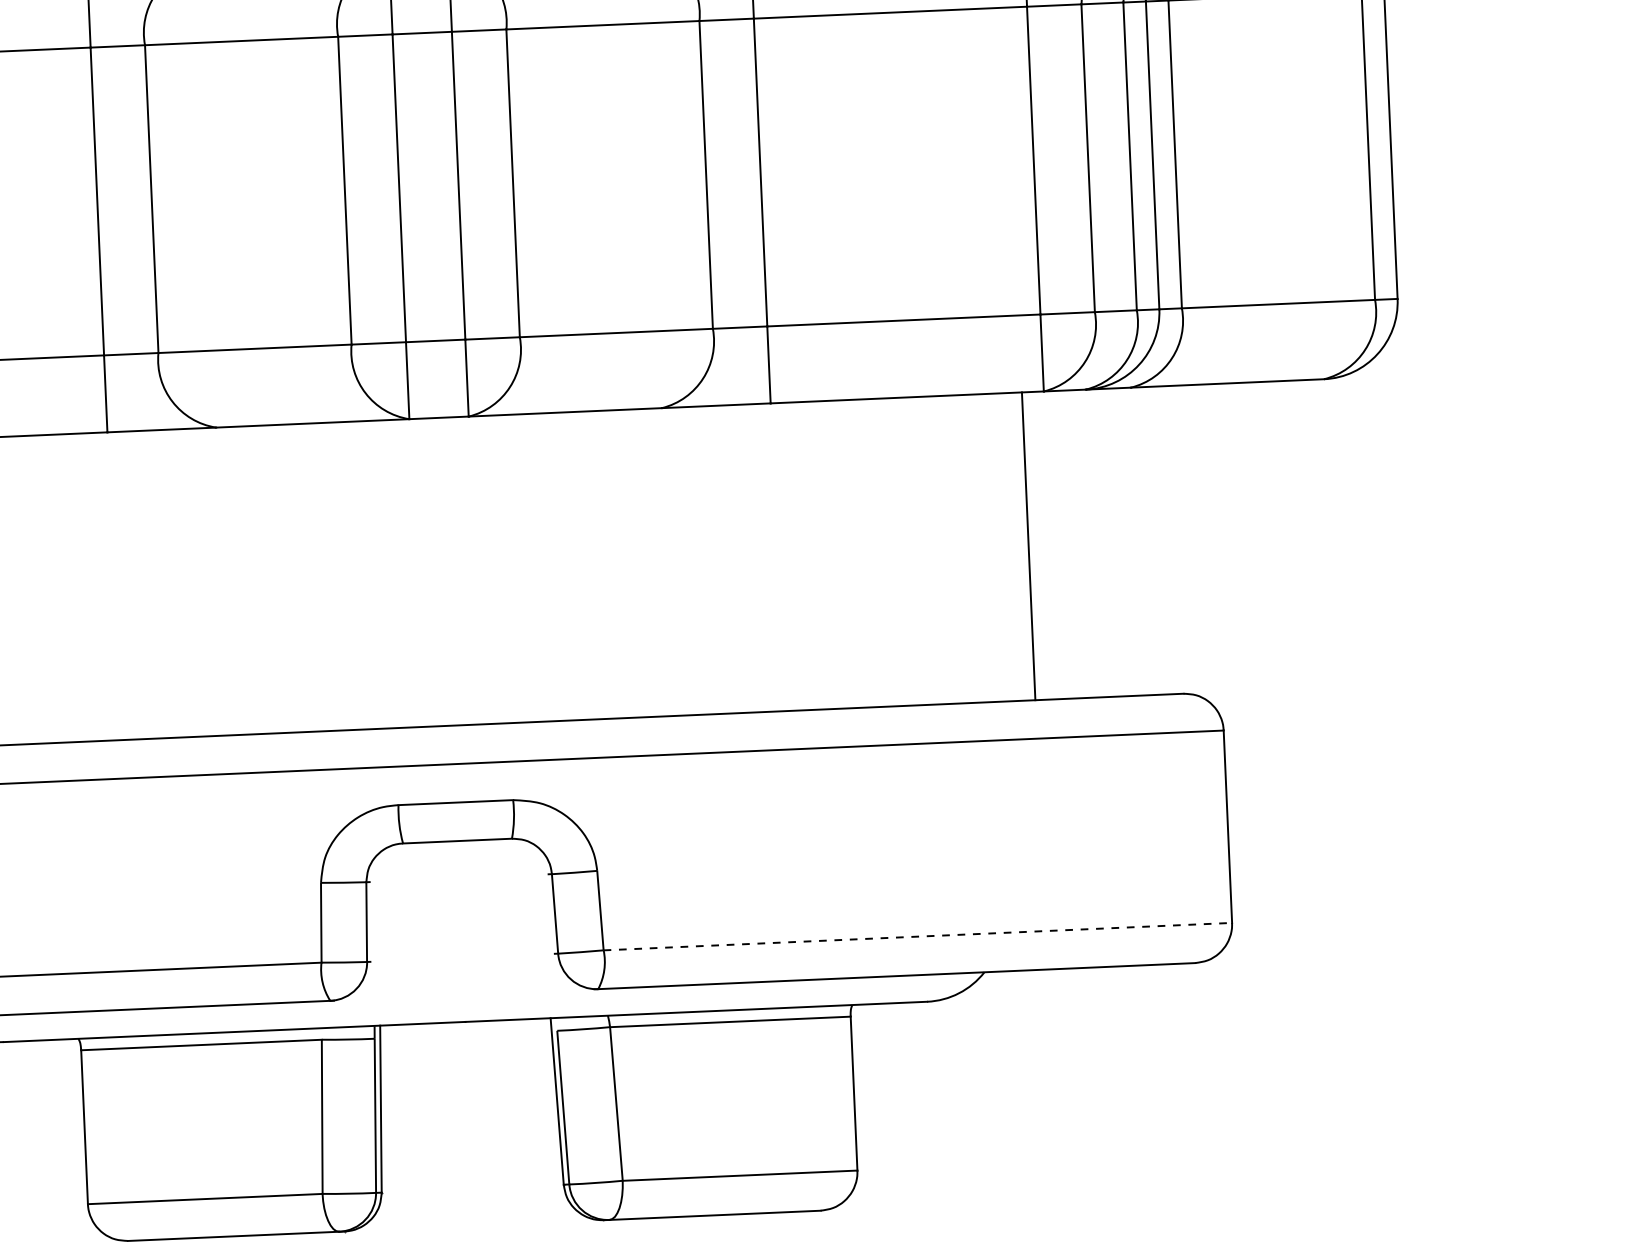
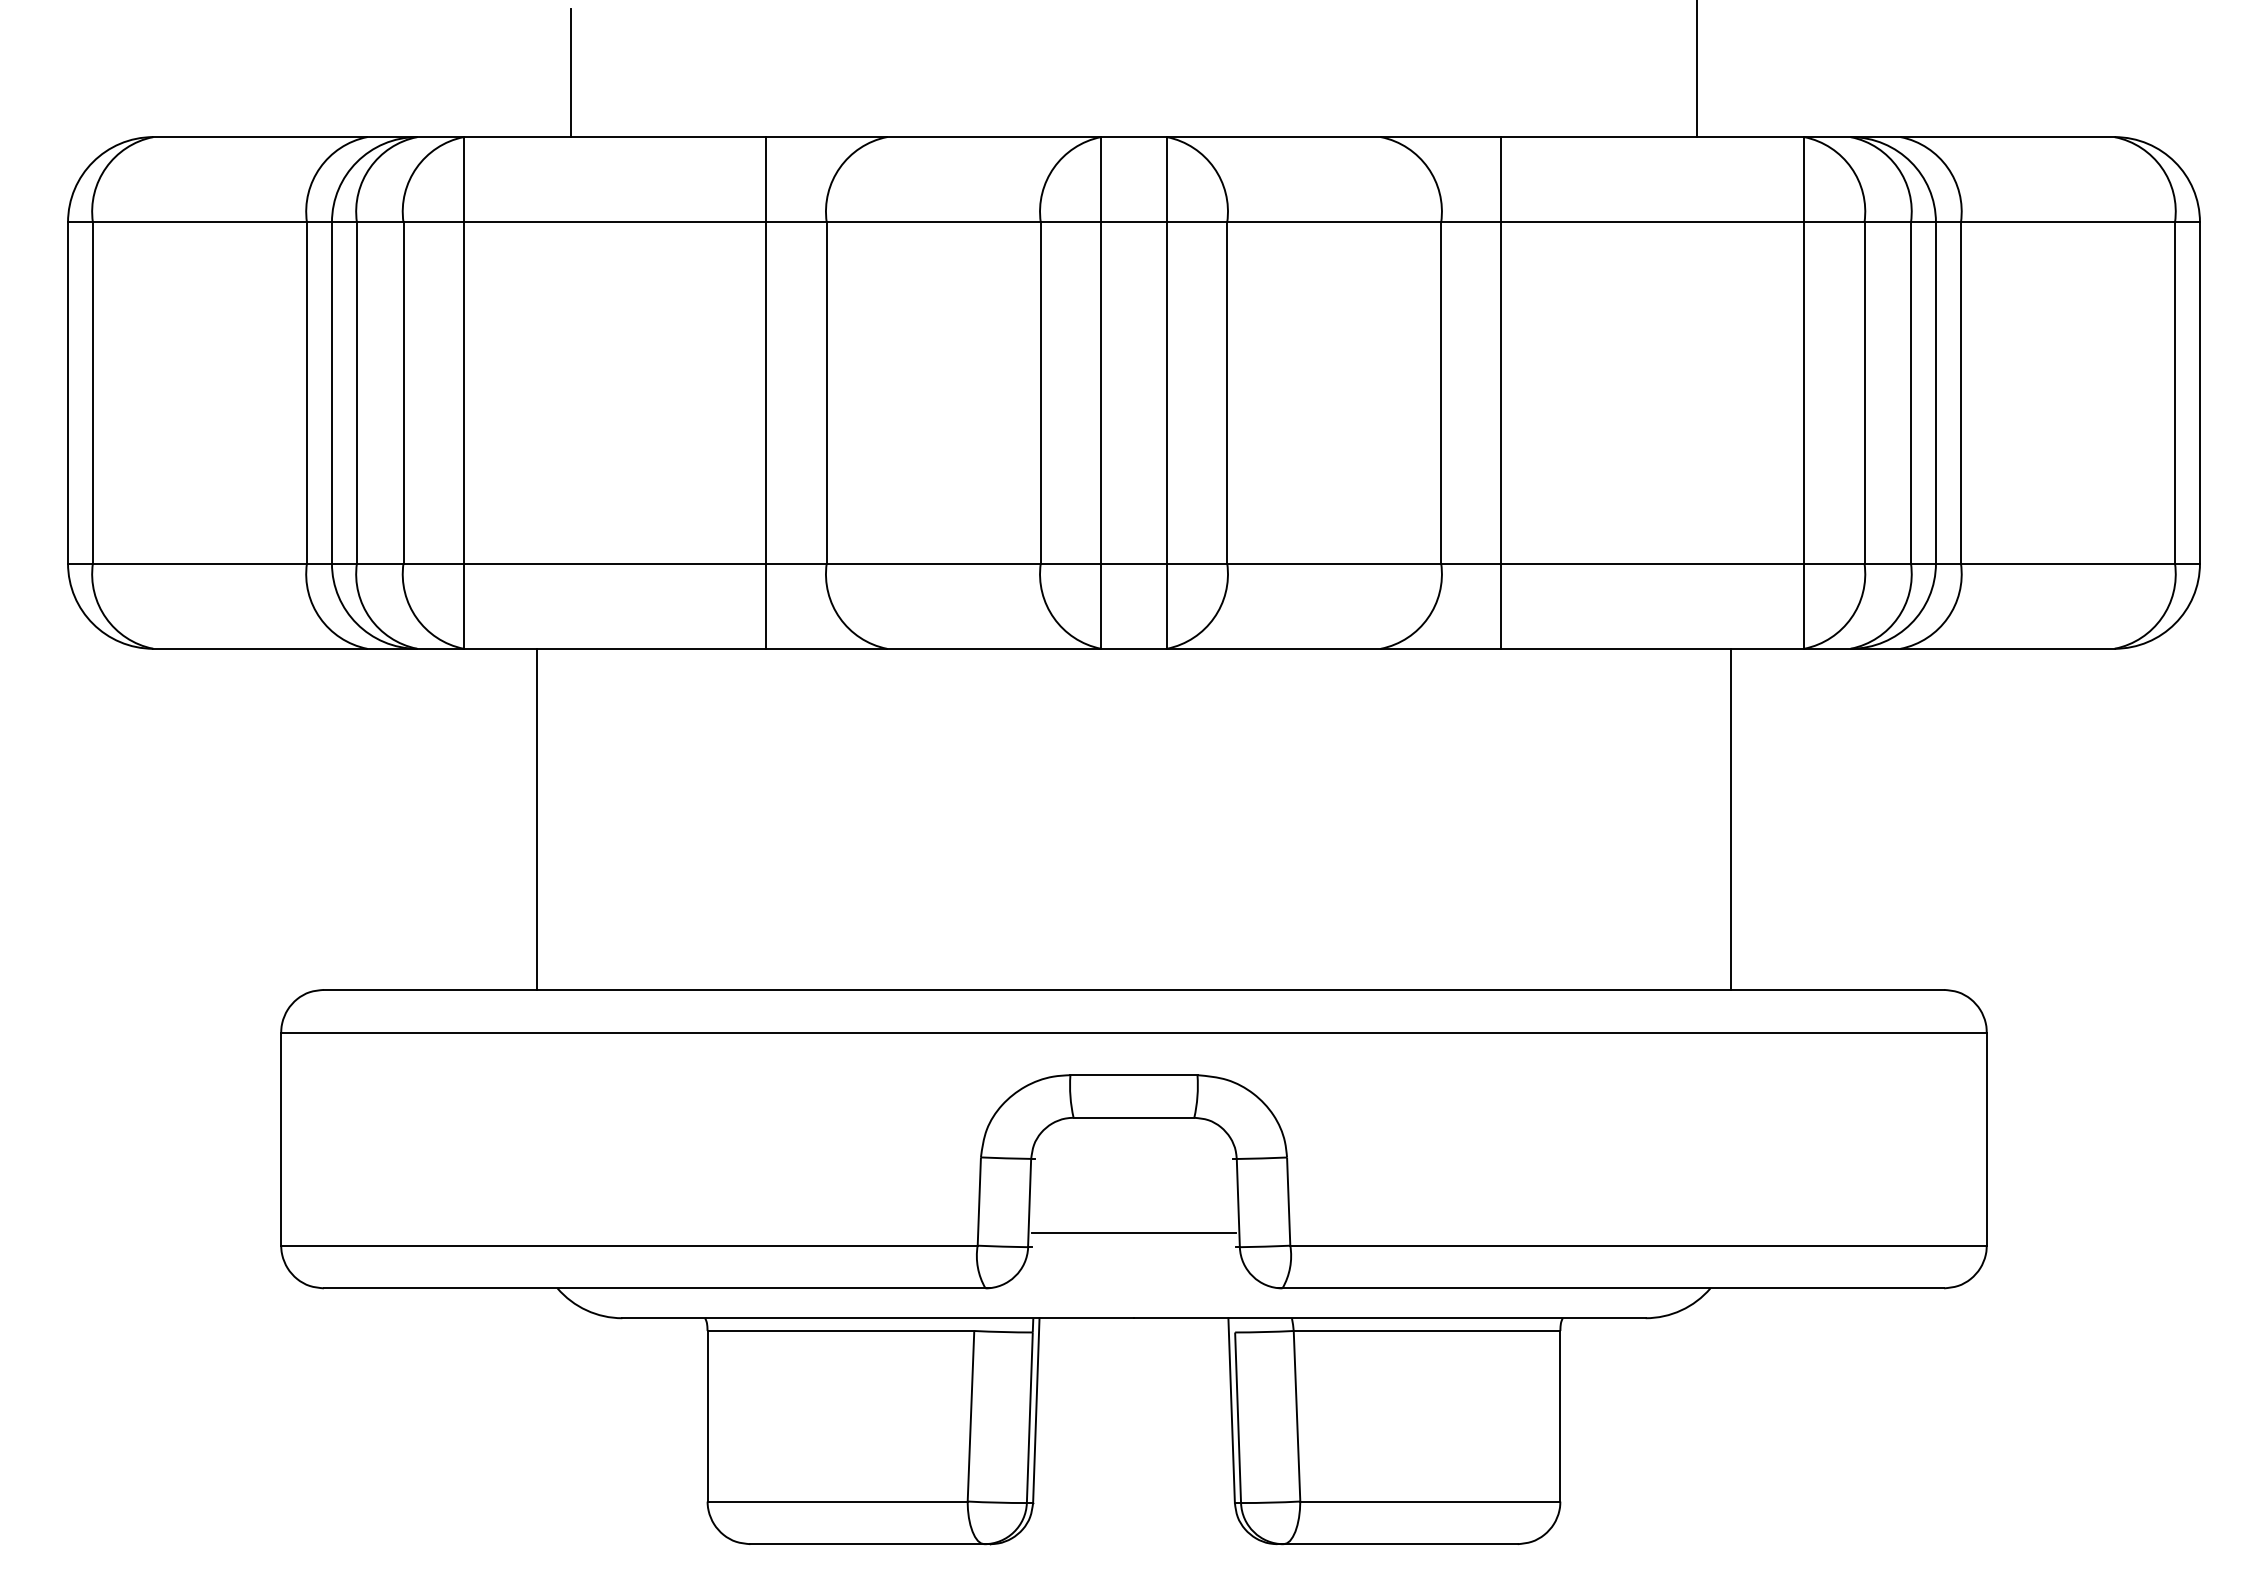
line: (1028, 545) -> (1730, 818), moved
line: (918, 936) -> (1639, 1245), dashed -> solid
line: (461, 944) -> (1133, 1232), added

